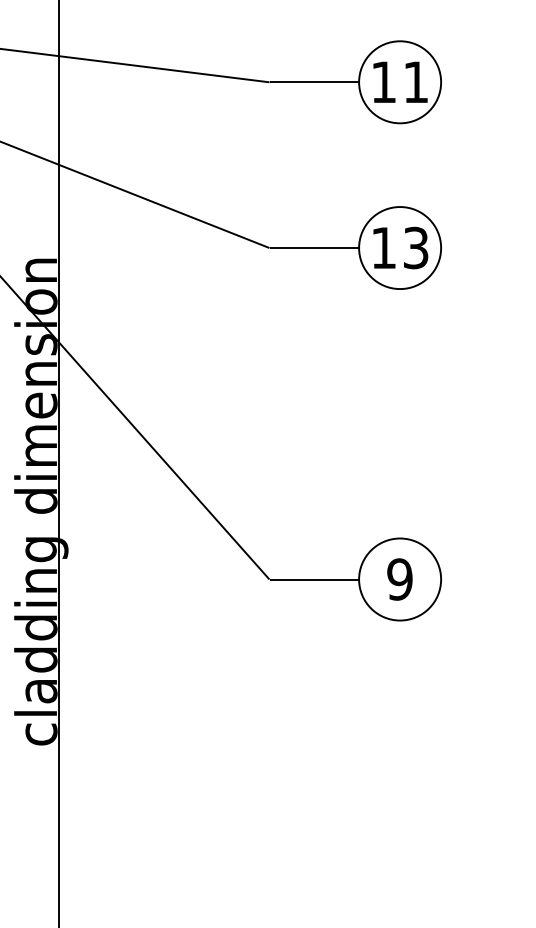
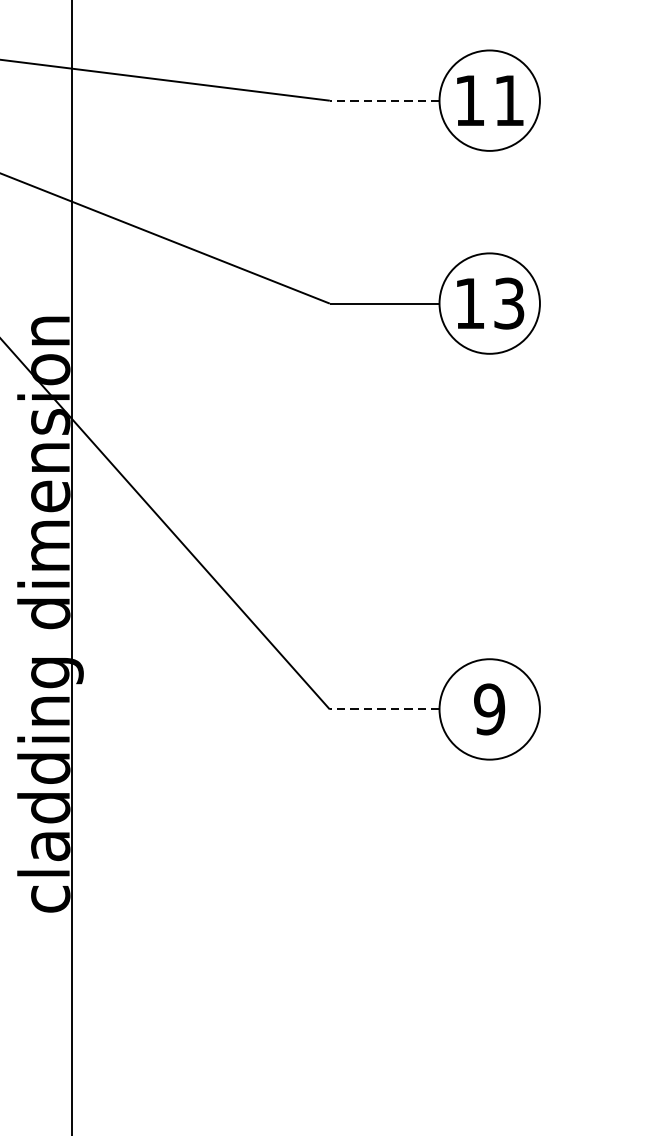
line: (314, 82) -> (384, 100), solid -> dashed
line: (314, 579) -> (384, 709), solid -> dashed

